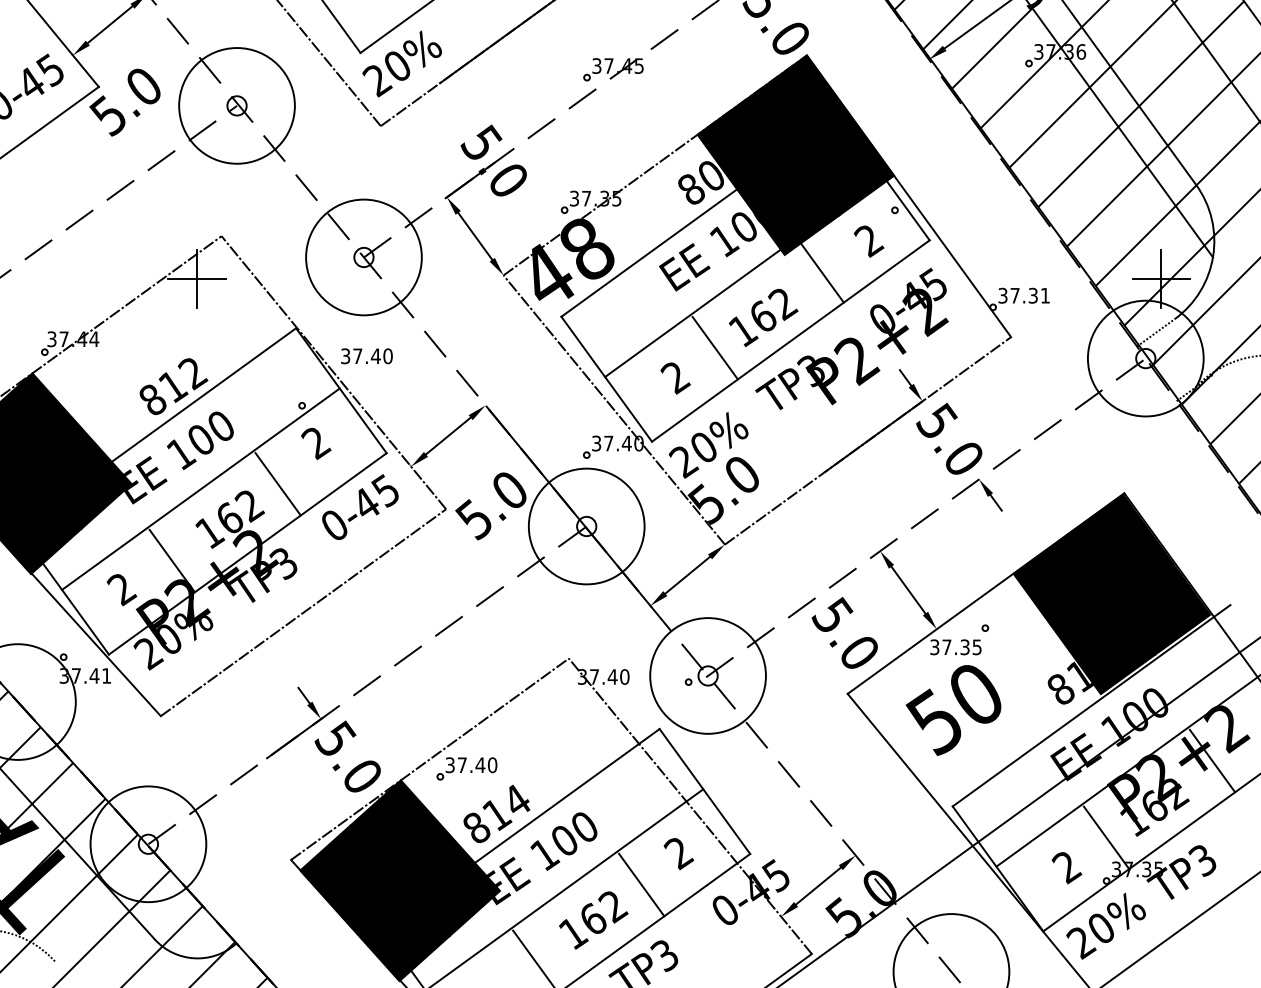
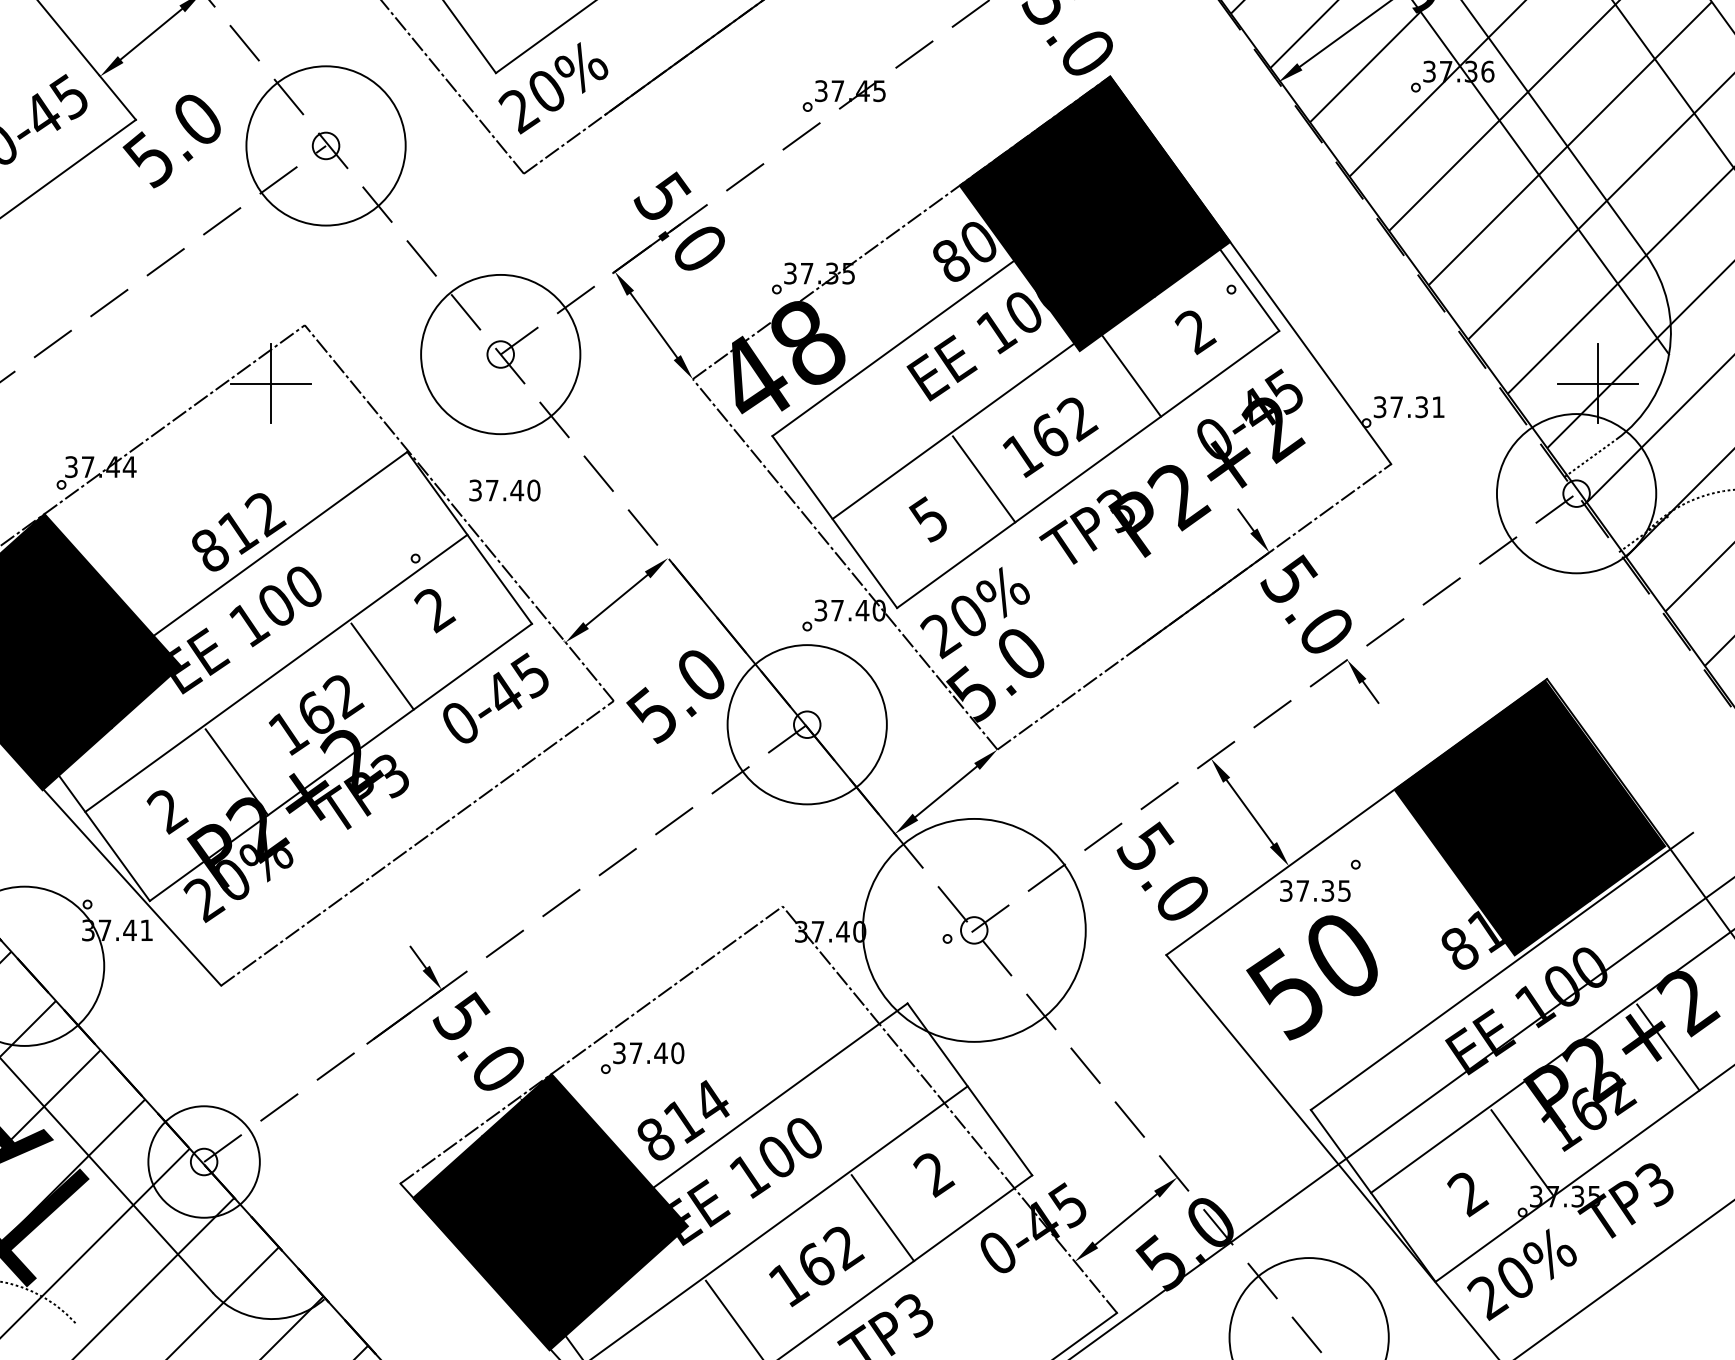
text: (675, 377) -> (929, 519), 2 -> 5
circle: (707, 676) -> (973, 930), size x1.4
circle: (147, 843) -> (203, 1161), size x0.7

